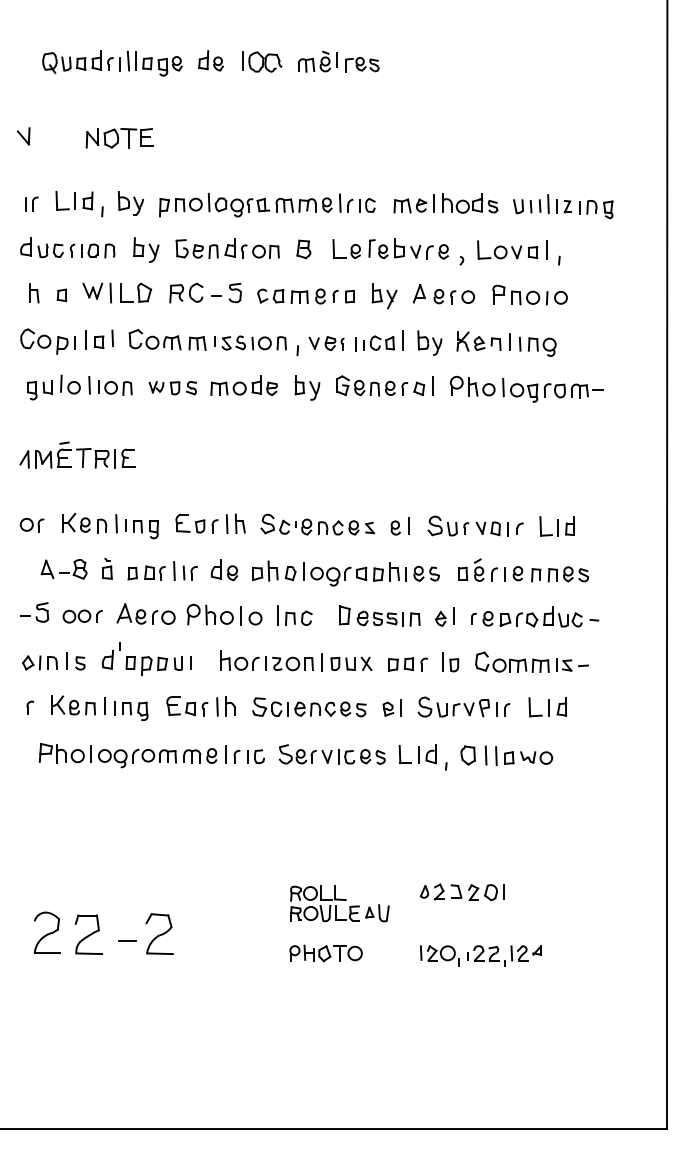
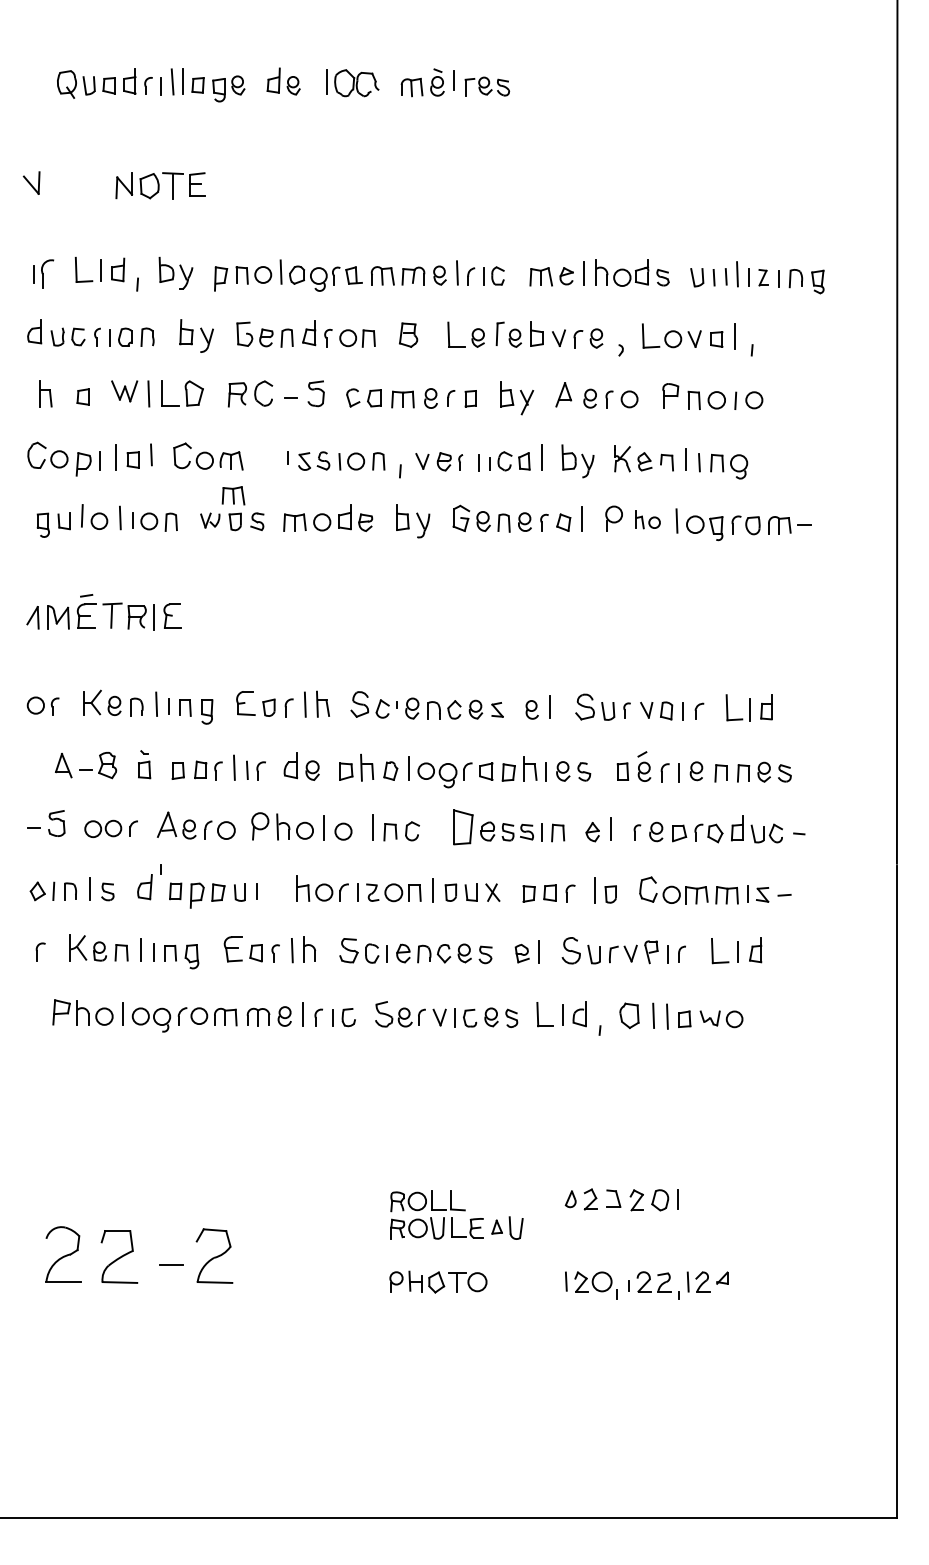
part: (35, 203) -> (47, 273), size x1.6
part: (197, 343) -> (233, 495), moved
part: (481, 386) -> (647, 519), size x0.7
part: (344, 615) -> (463, 827), size x1.4

